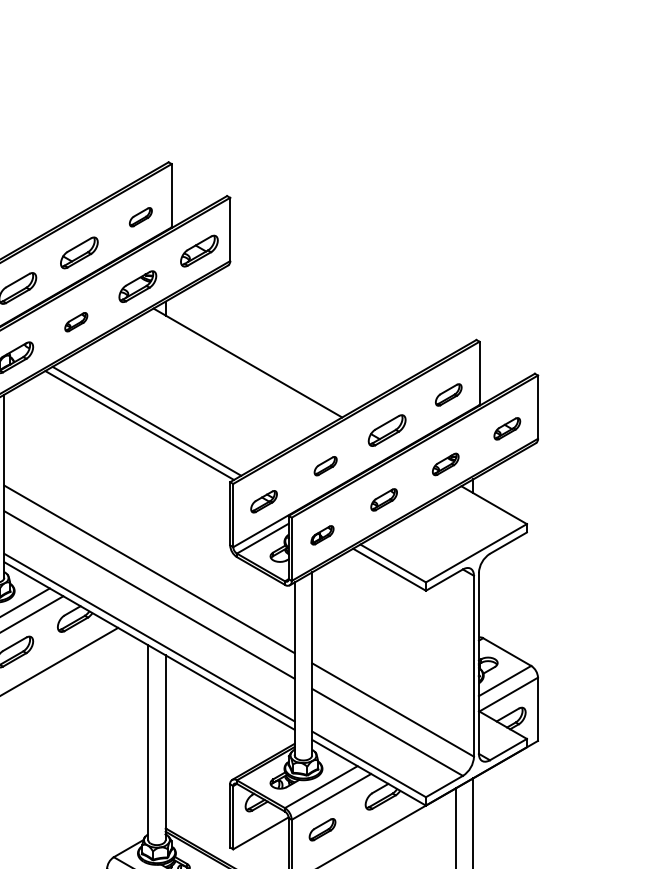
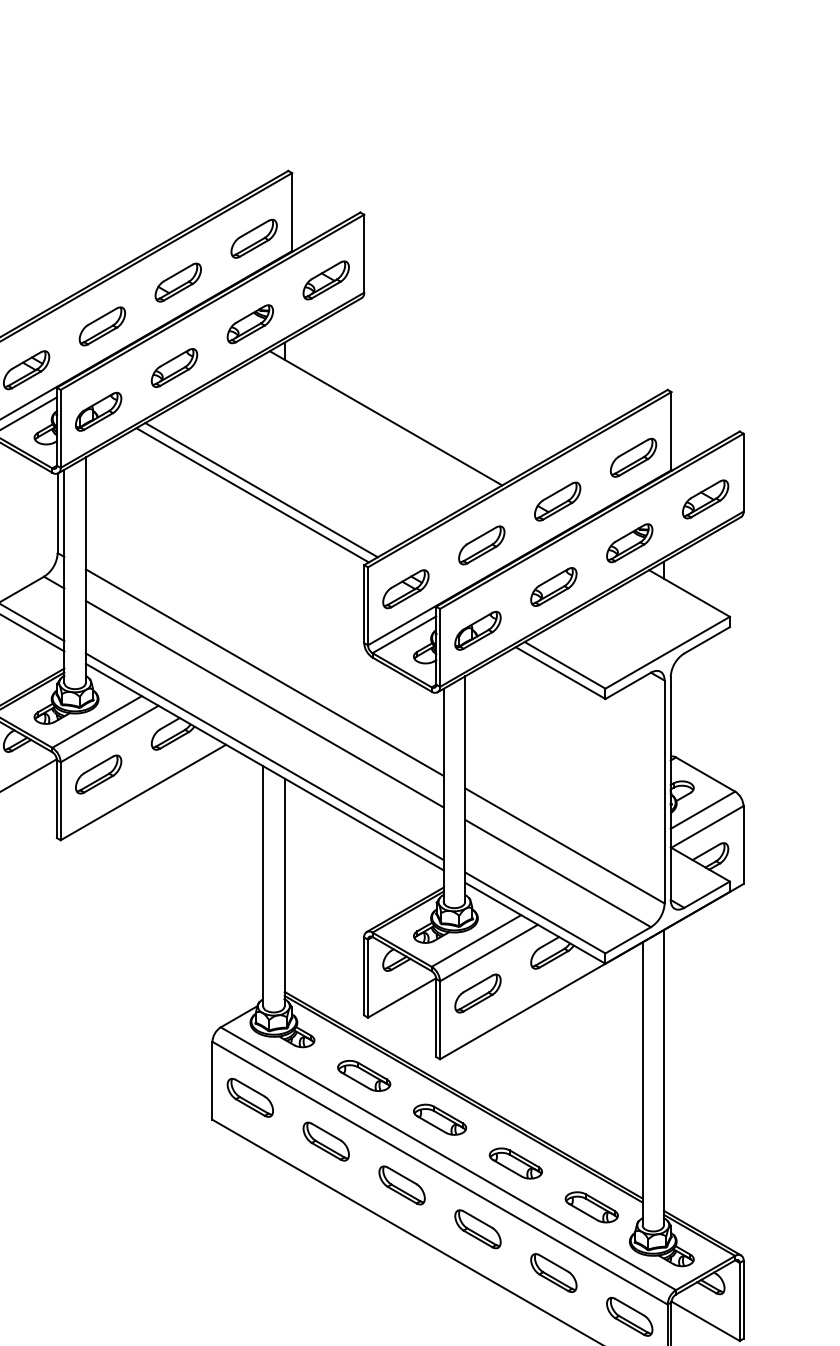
part: (140, 217) -> (253, 238), size x1.67
part: (76, 321) -> (174, 367), size x1.67
part: (448, 394) -> (633, 457), size x1.43
part: (507, 428) -> (705, 499), size x1.43
part: (445, 464) -> (629, 543), size x1.43
part: (325, 466) -> (481, 545), size x1.67
part: (383, 499) -> (553, 586), size x1.43
part: (263, 501) -> (405, 589), size x1.43
part: (322, 535) -> (477, 630), size x1.67
part: (322, 829) -> (477, 993), size x1.43

